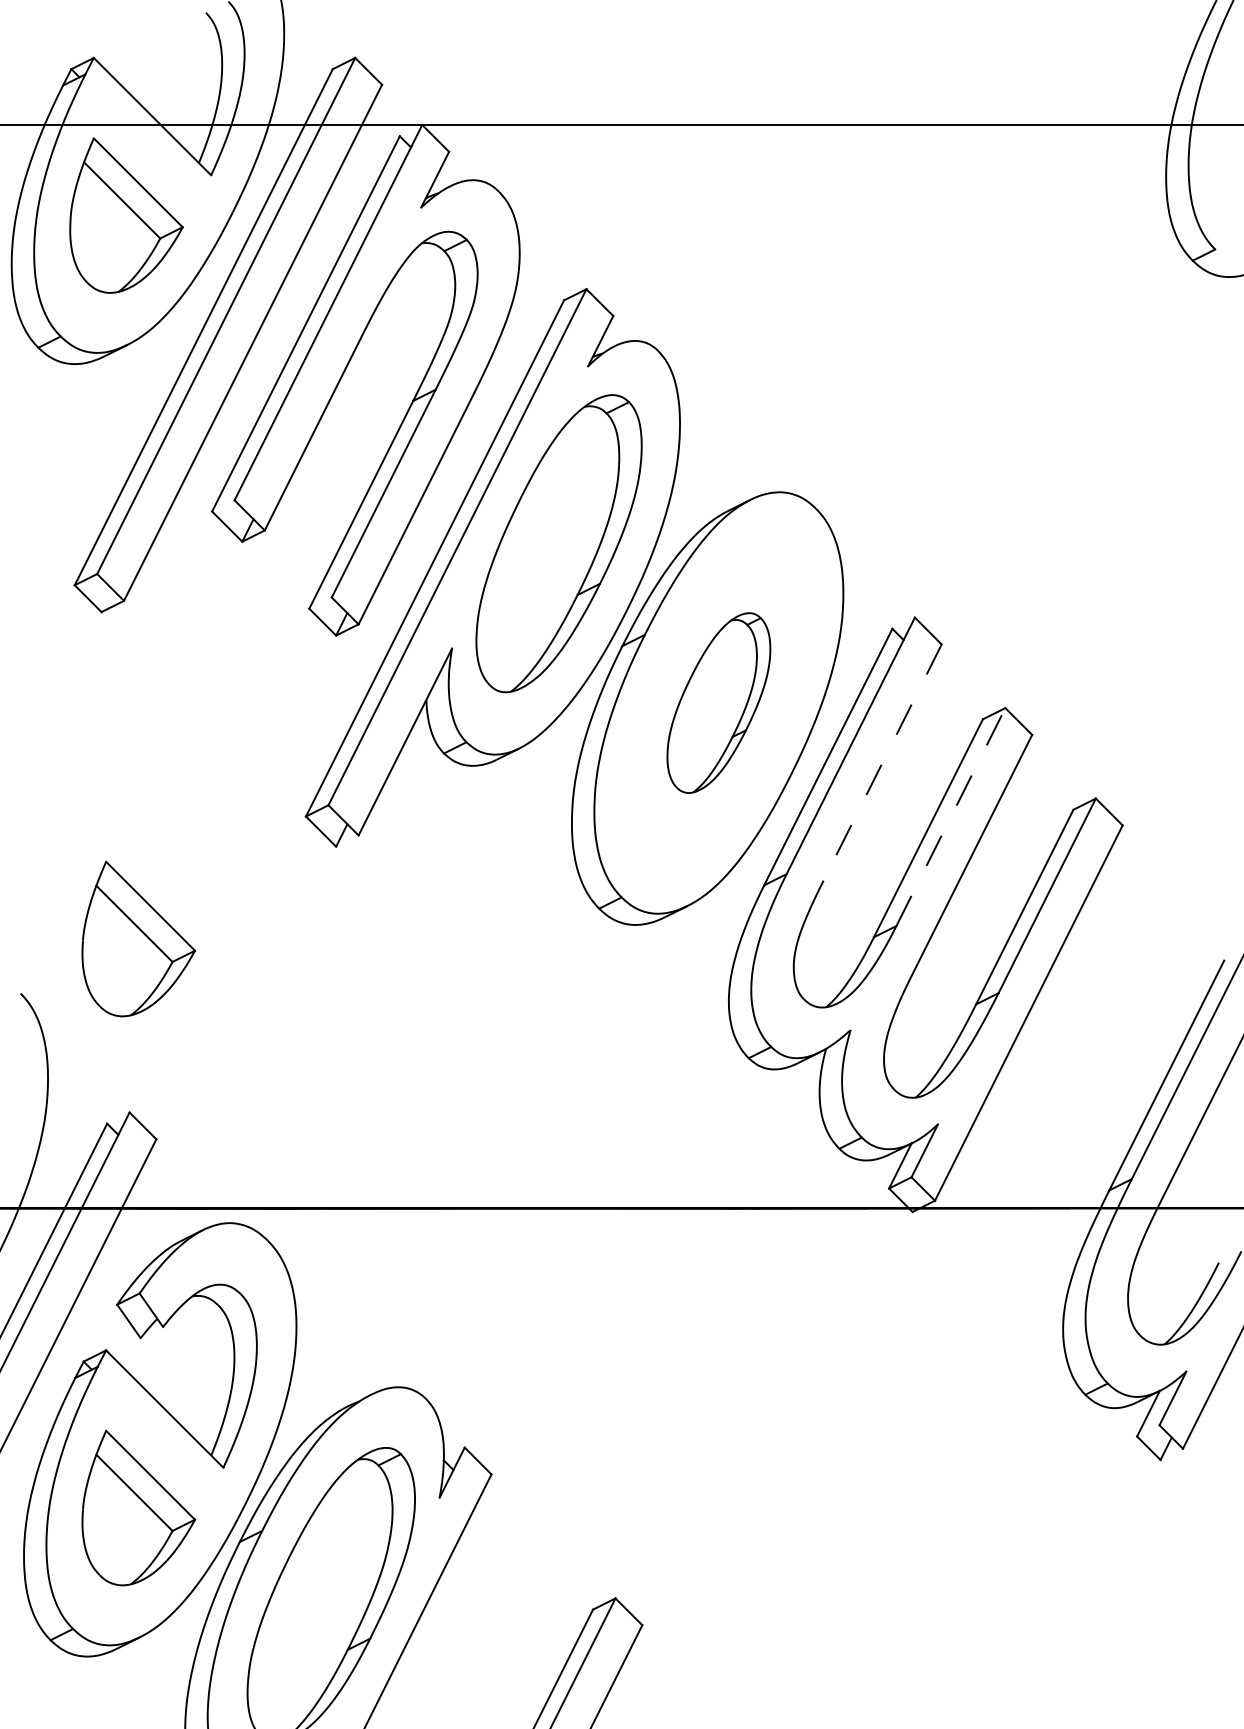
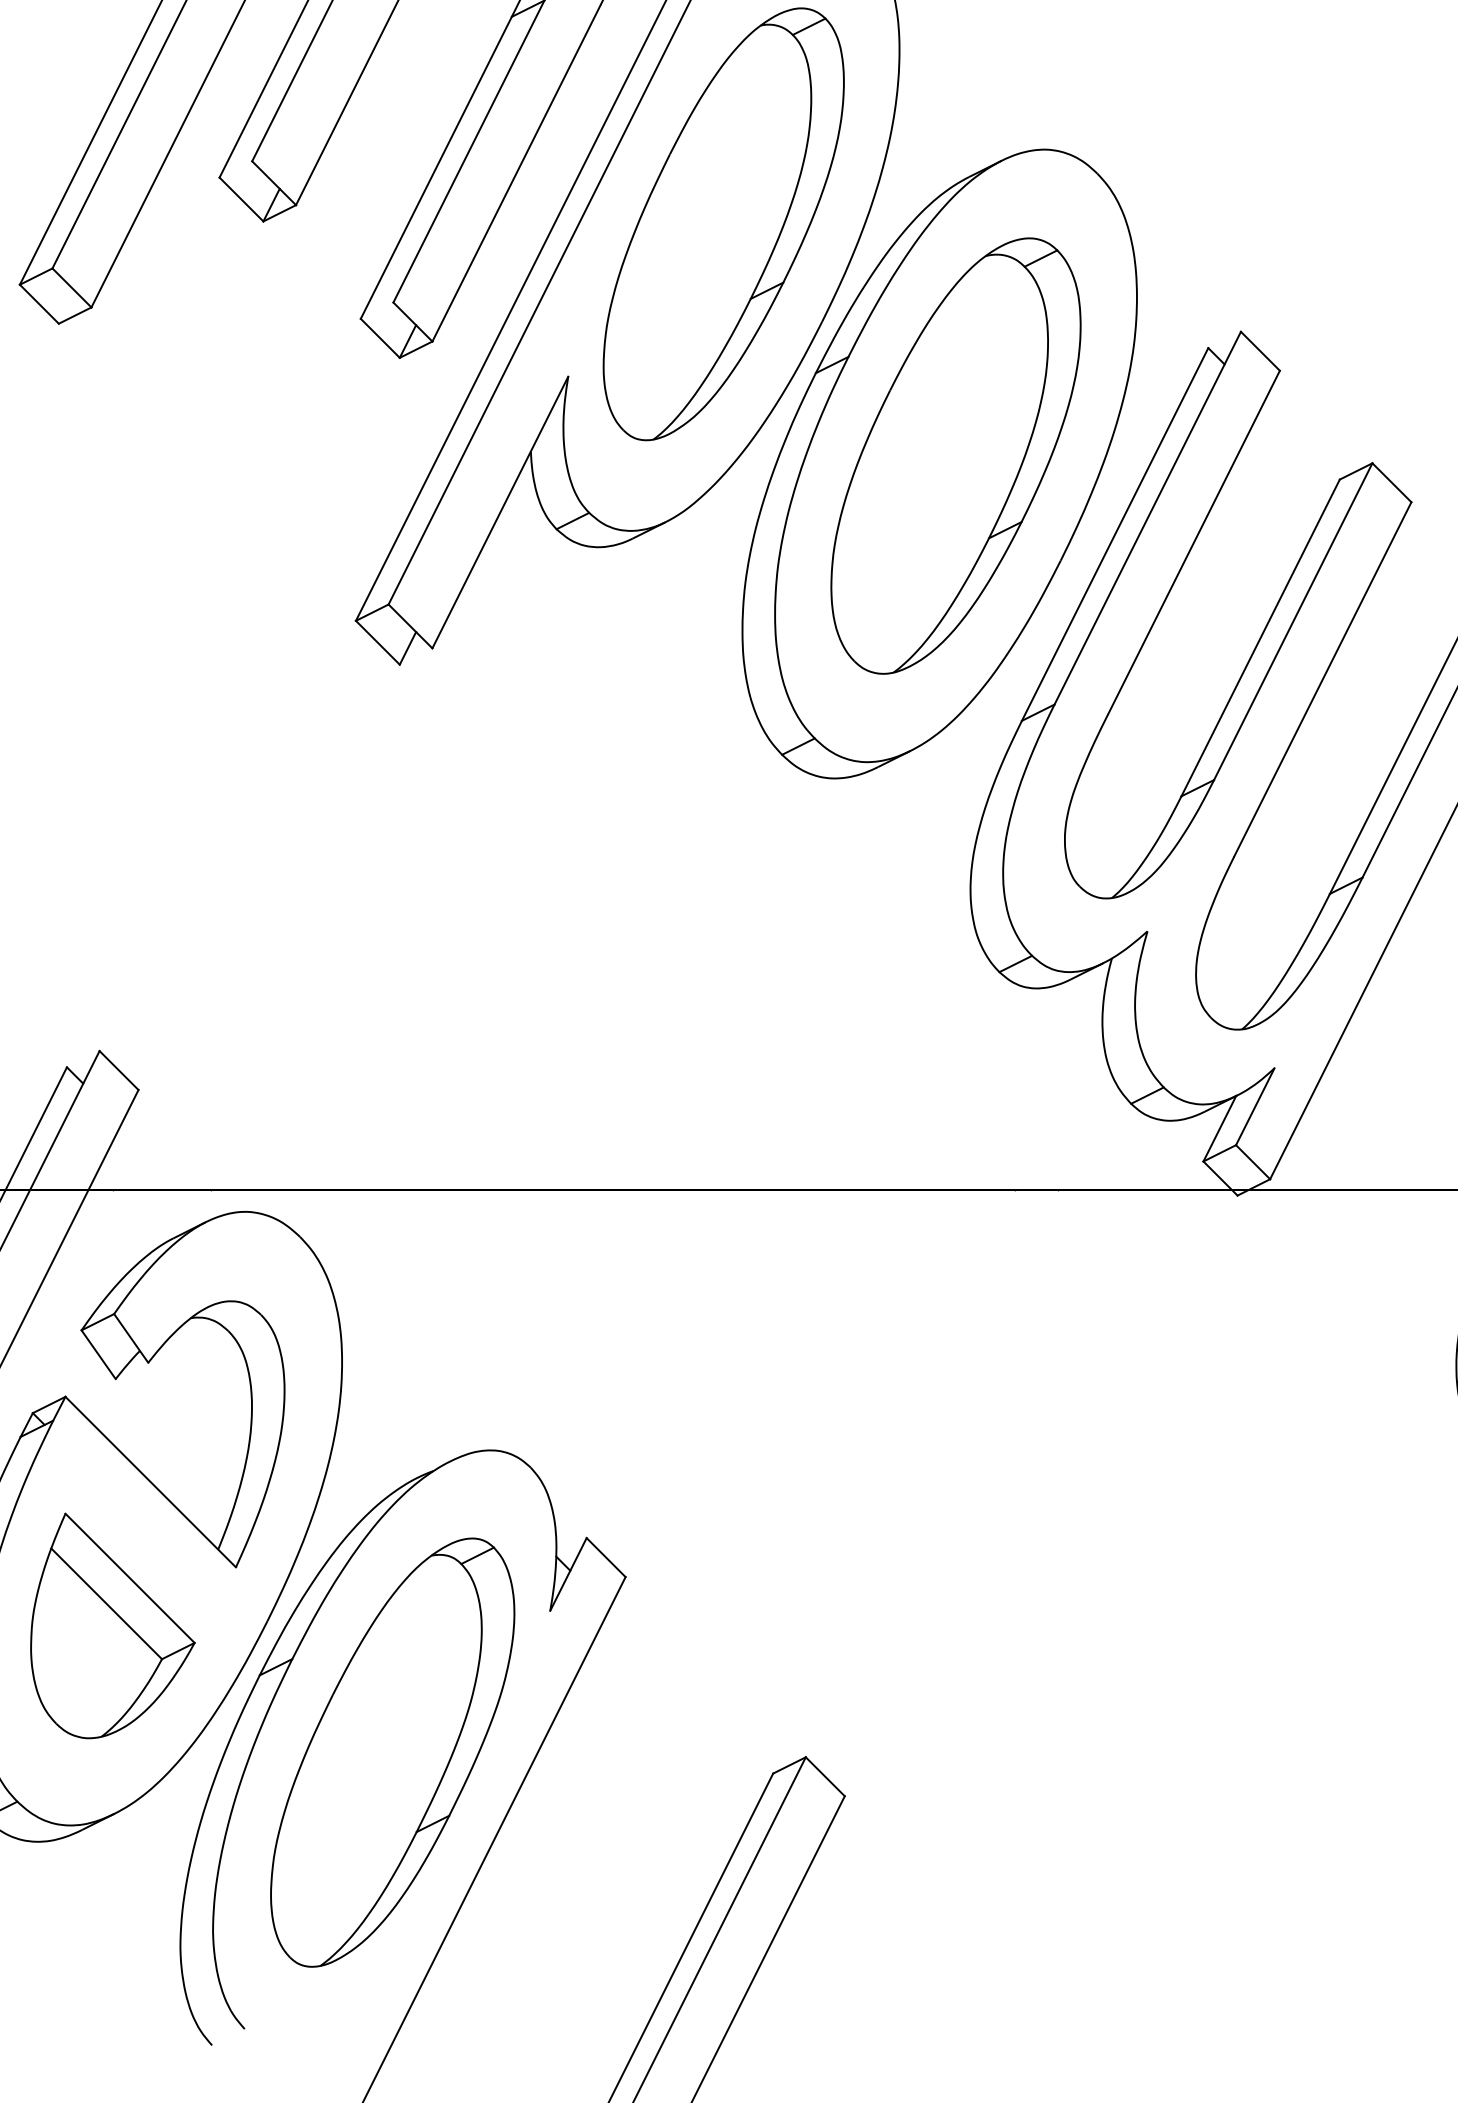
part: (718, 702) -> (955, 455), size x1.67
line: (882, 763) -> (1193, 543), dashed -> solid
line: (950, 817) -> (1292, 622), dashed -> solid
part: (138, 938) -> (112, 798), removed

